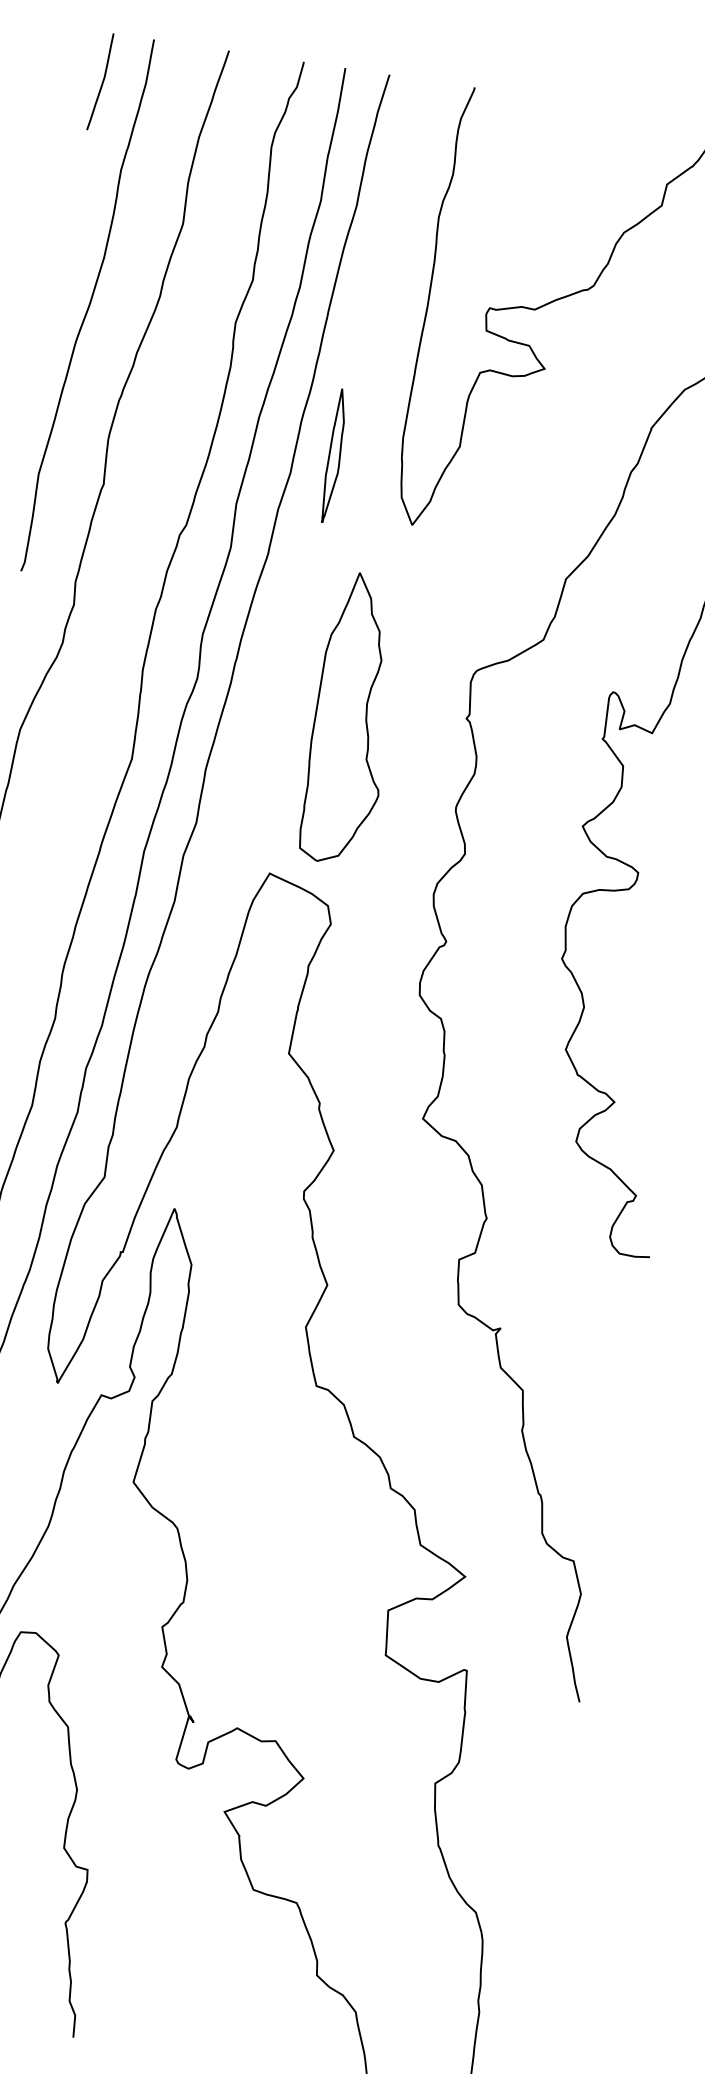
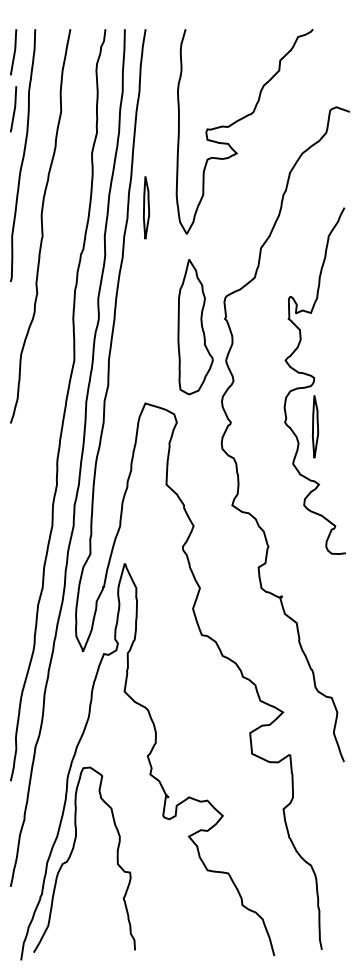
curve: (82, 203) -> (13, 109), added
part: (351, 719) -> (195, 327), moved
part: (625, 976) -> (315, 426), added

